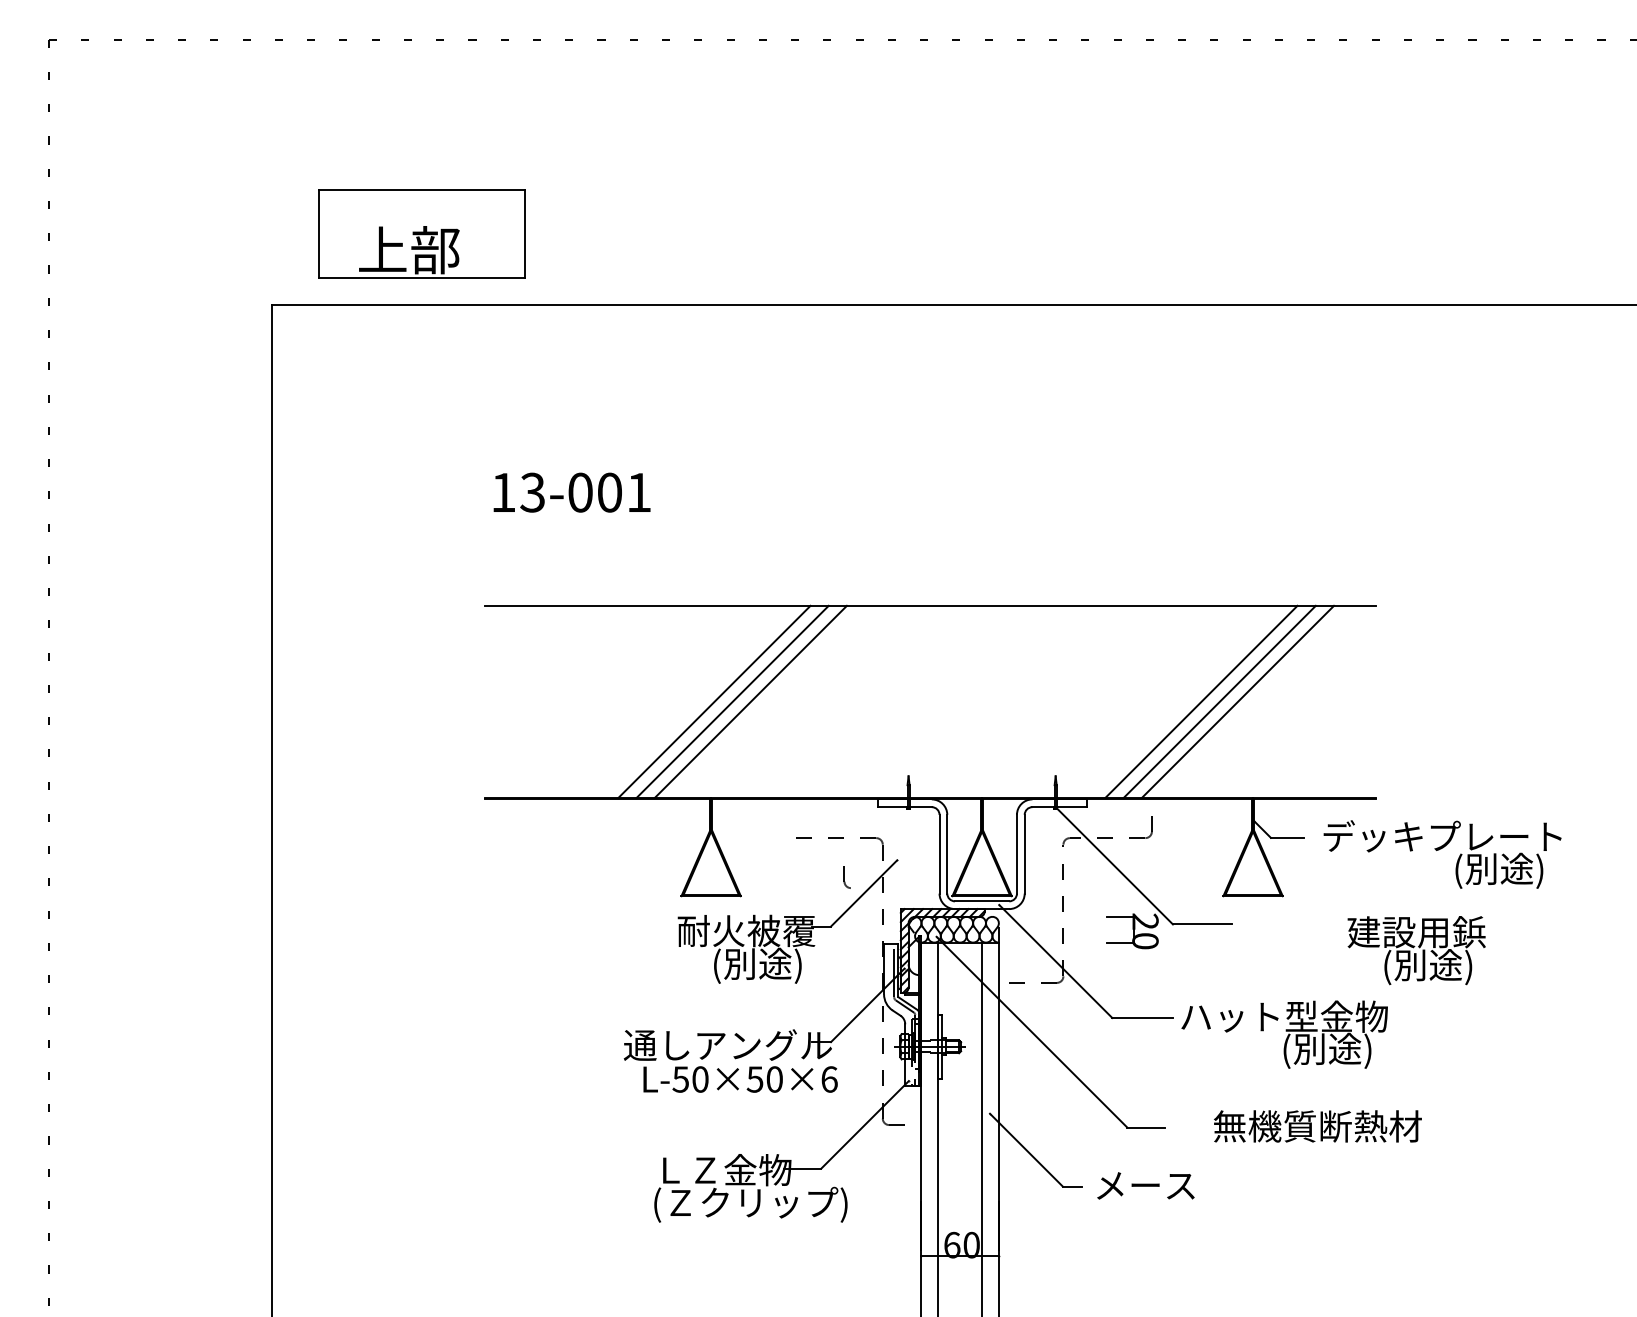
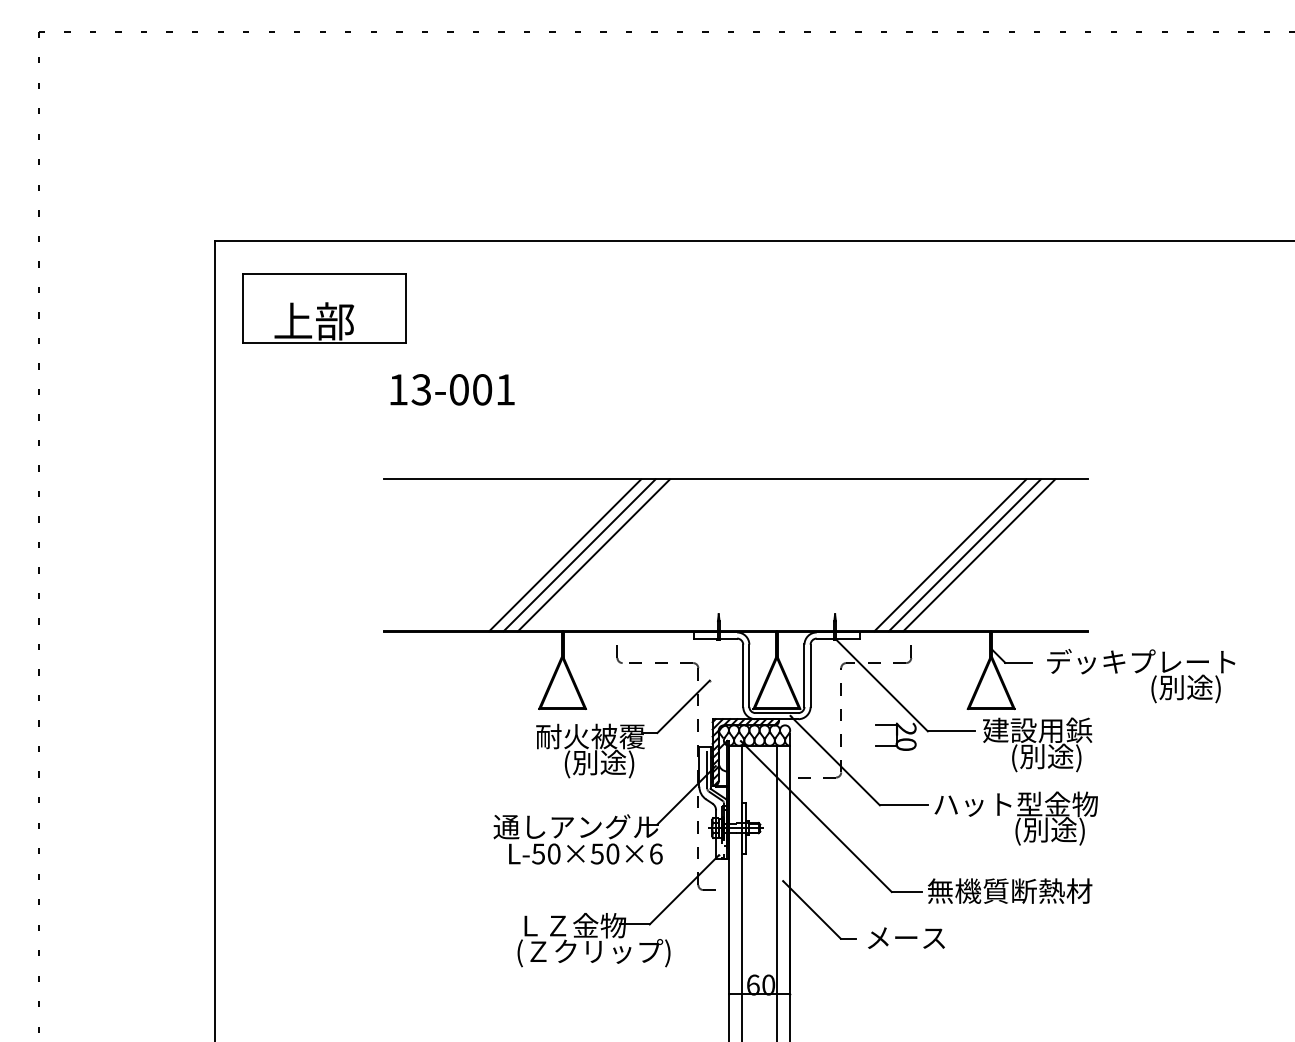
part: (421, 233) -> (323, 308), moved
part: (846, 877) -> (619, 654), moved
text: (1416, 950) -> (1037, 744), moved
text: (1317, 1126) -> (1009, 891), moved

